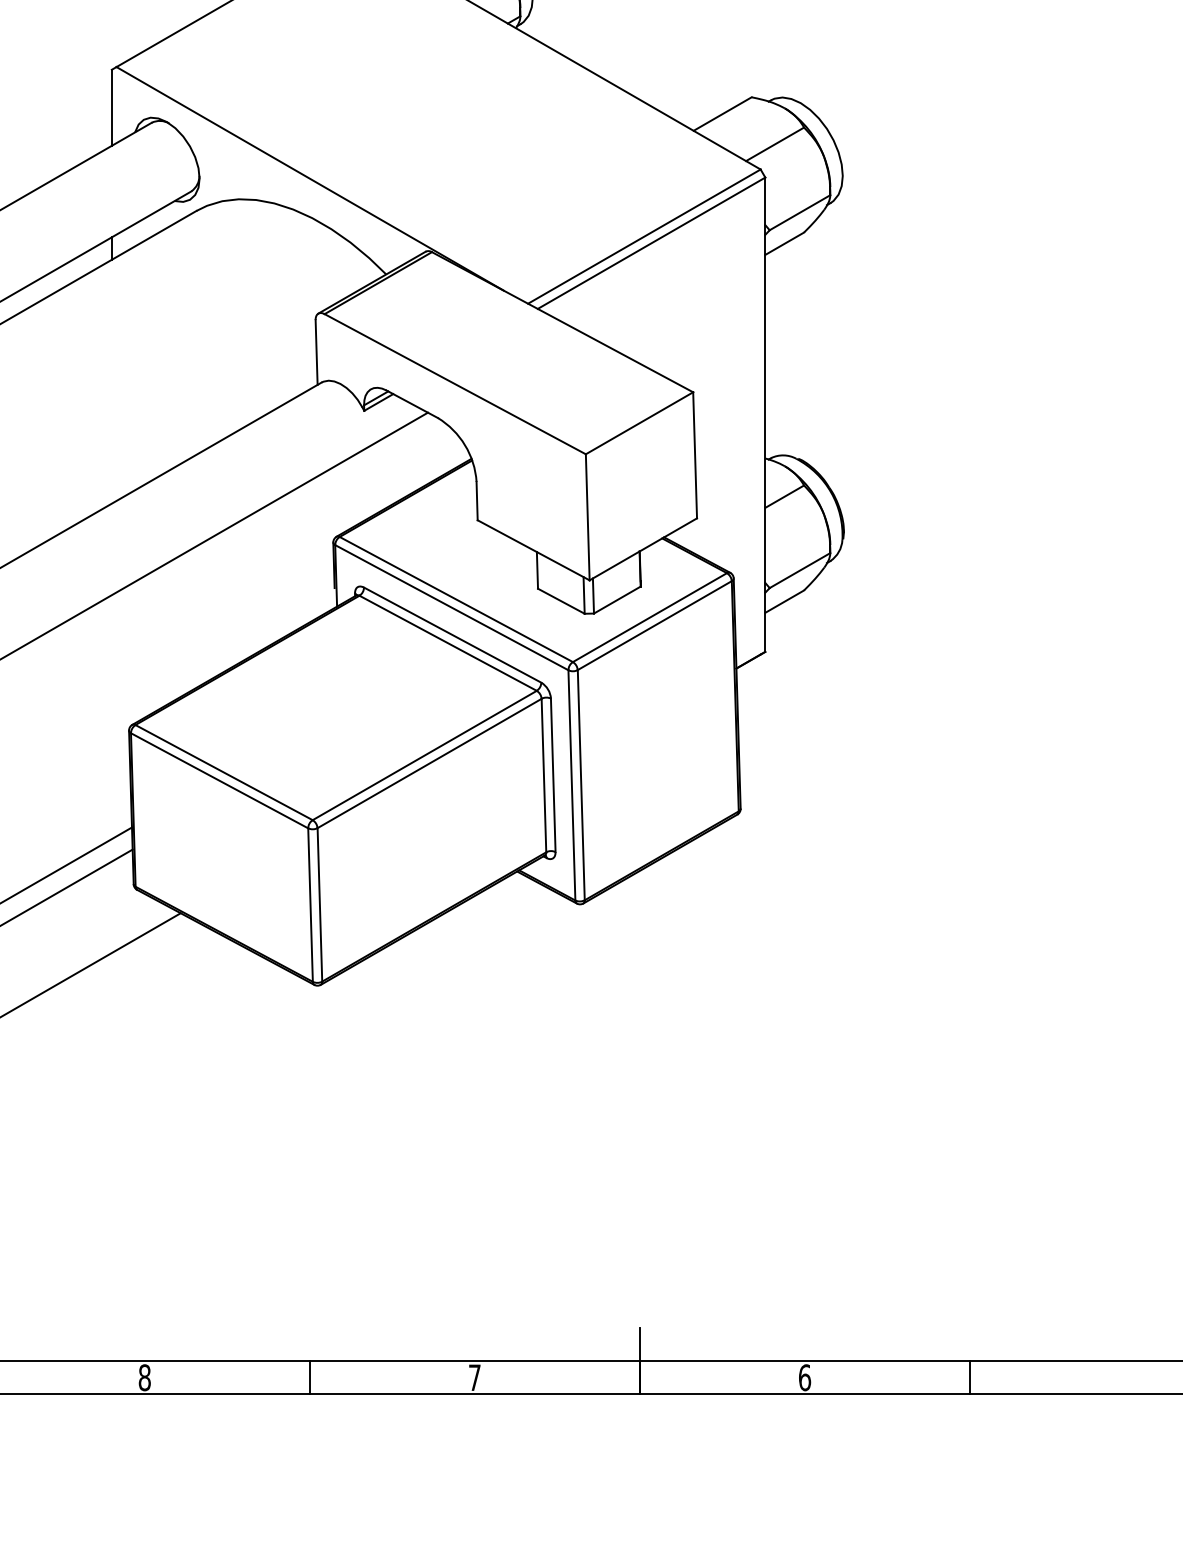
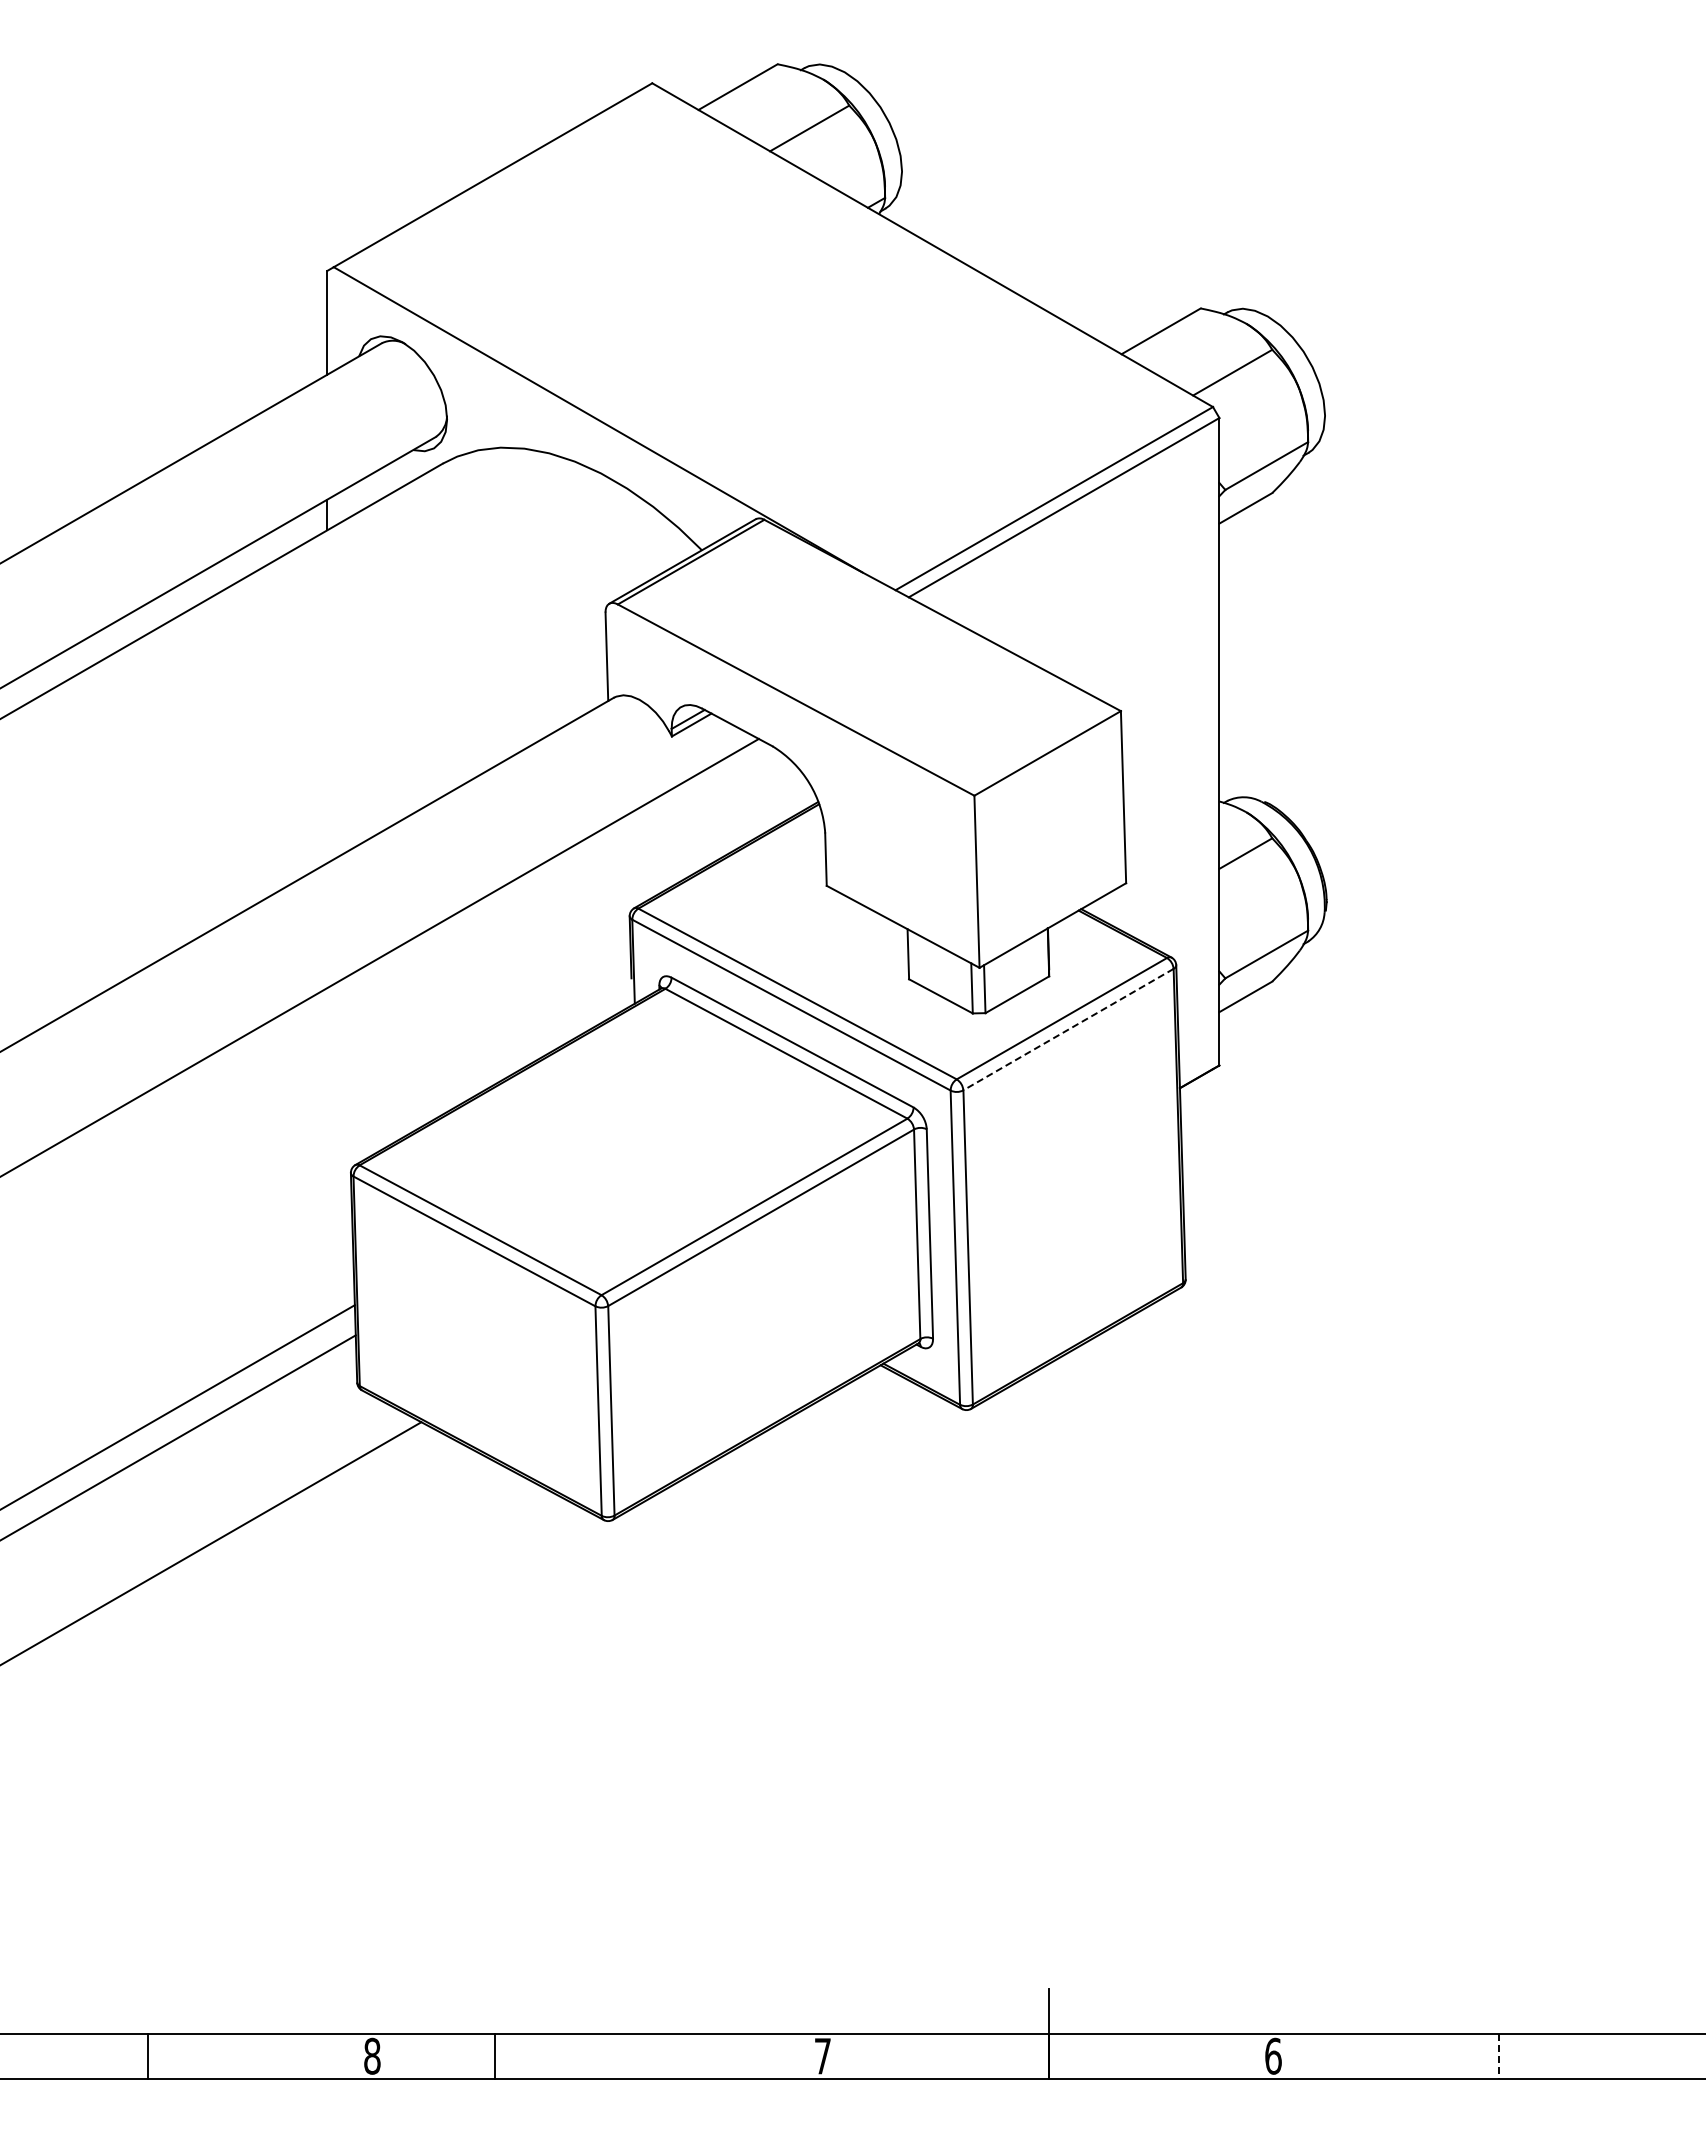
line: (654, 625) -> (1068, 1029), solid -> dashed
line: (310, 1377) -> (495, 2055), moved
line: (970, 1377) -> (1499, 2056), solid -> dashed

